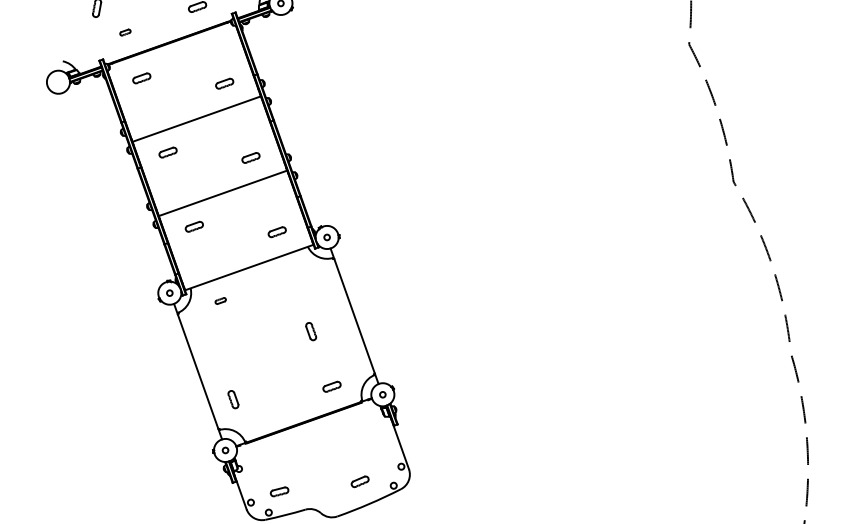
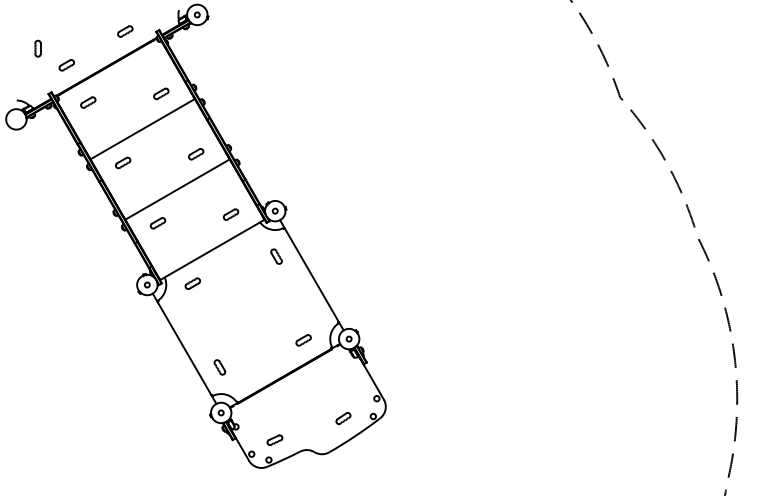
part: (125, 32) -> (66, 65), size x1.67
part: (220, 300) -> (192, 283), size x1.67
part: (311, 331) -> (276, 256), moved

